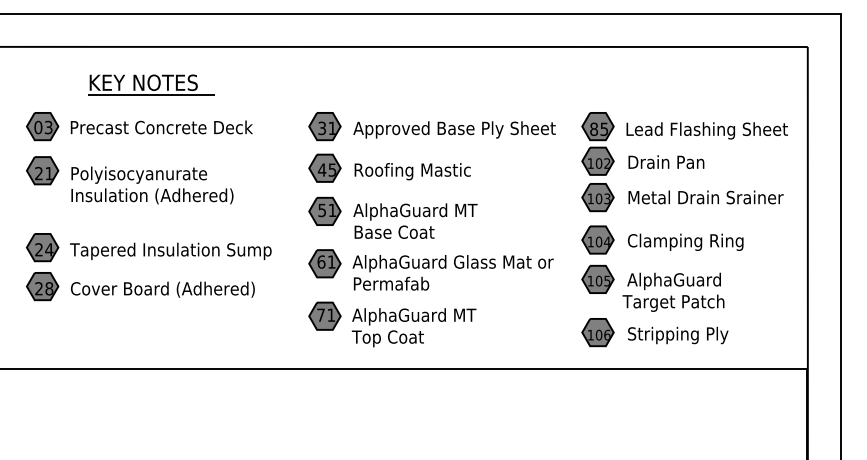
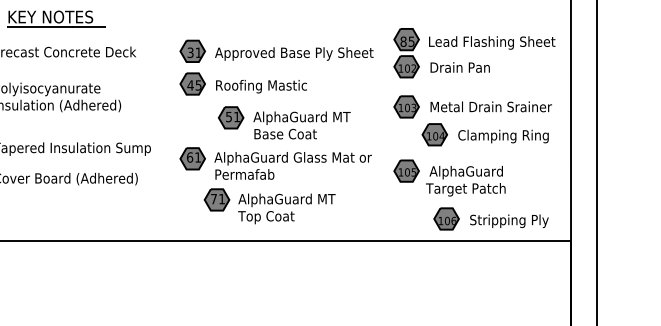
part: (685, 135) -> (475, 46), moved
part: (392, 217) -> (284, 122), moved
part: (662, 239) -> (485, 134), moved
part: (392, 324) -> (269, 206), moved
part: (654, 332) -> (490, 218), moved

